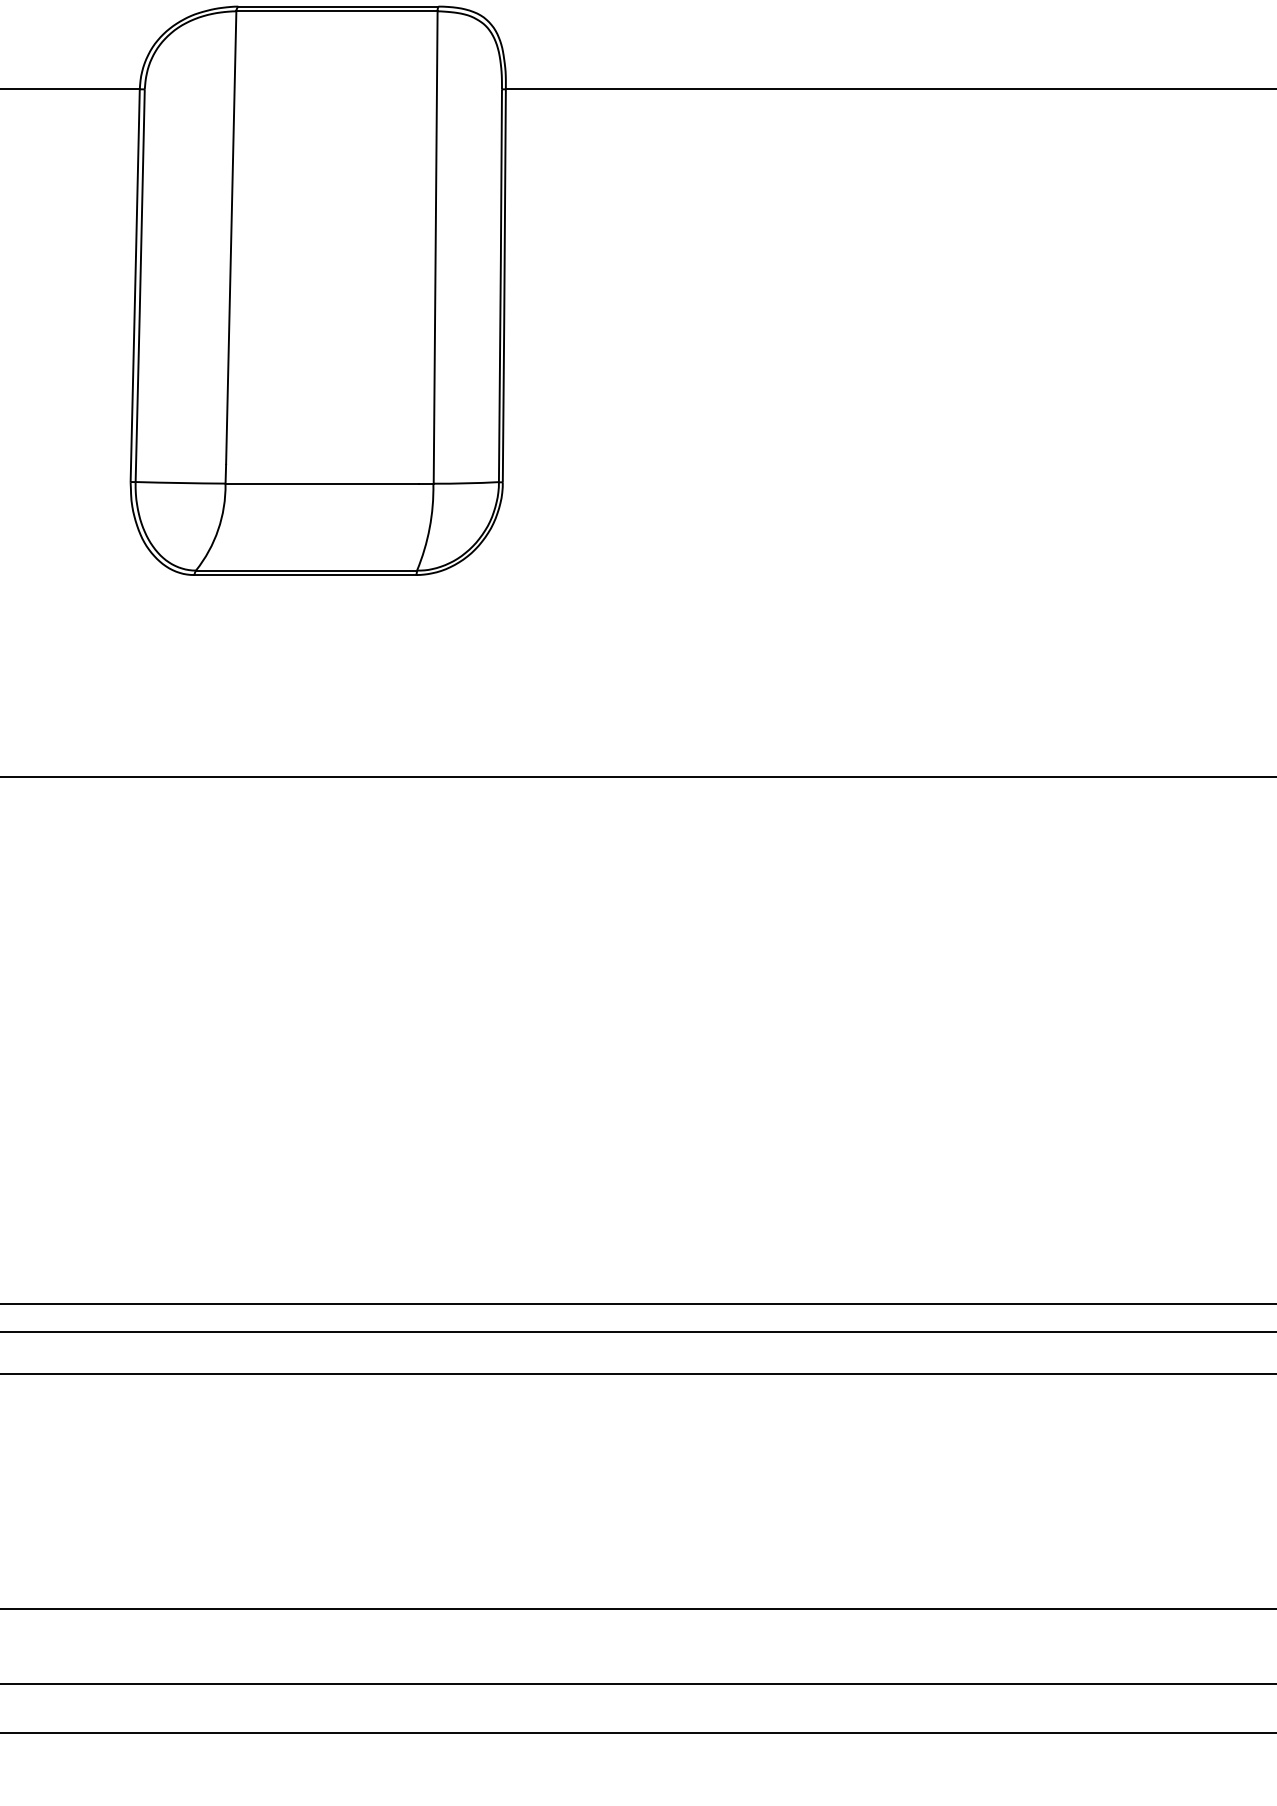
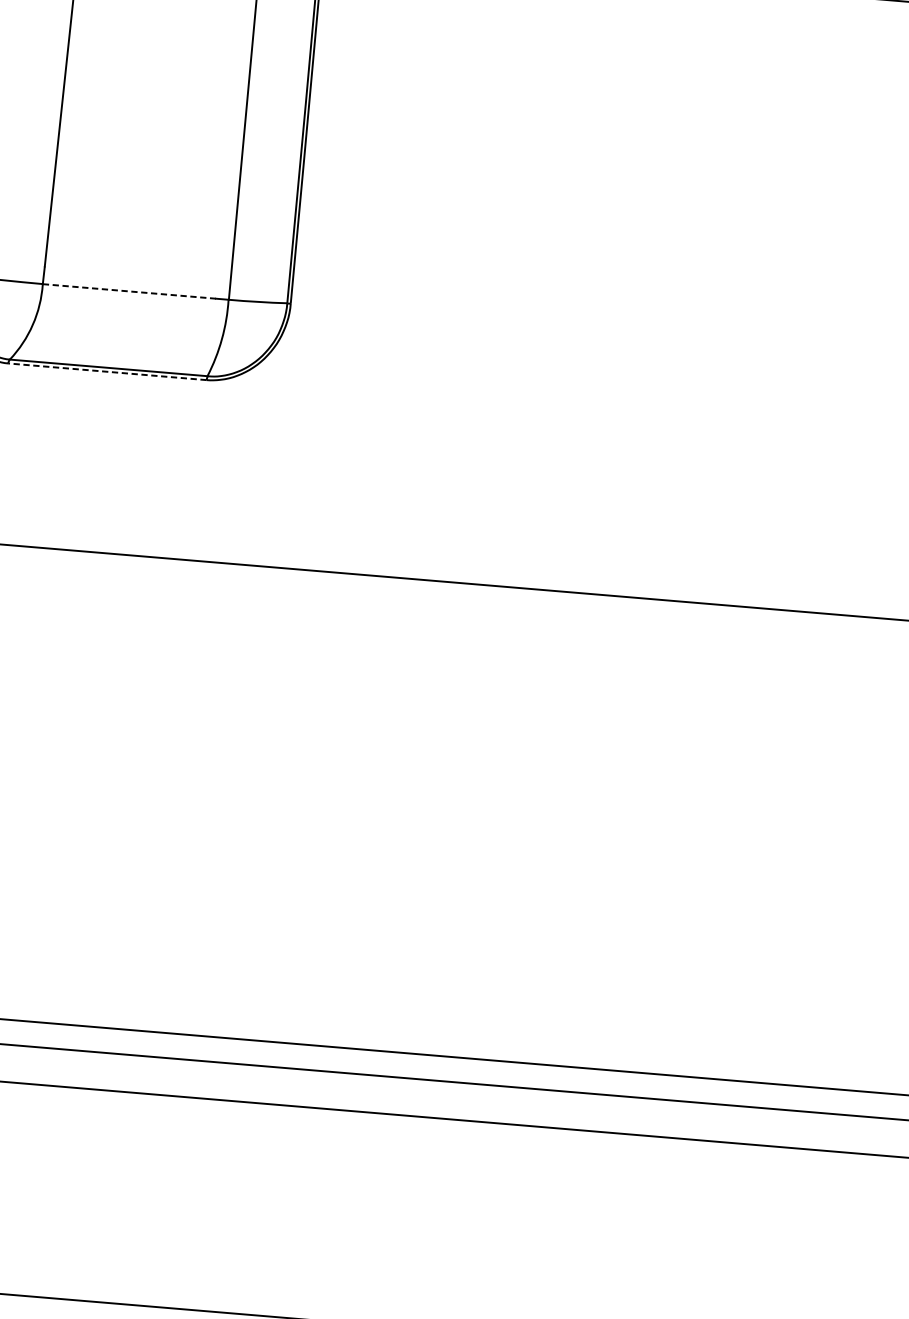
line: (322, 483) -> (129, 291), solid -> dashed
line: (304, 575) -> (106, 372), solid -> dashed

